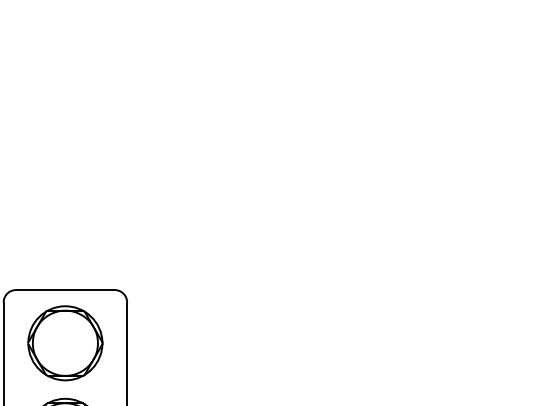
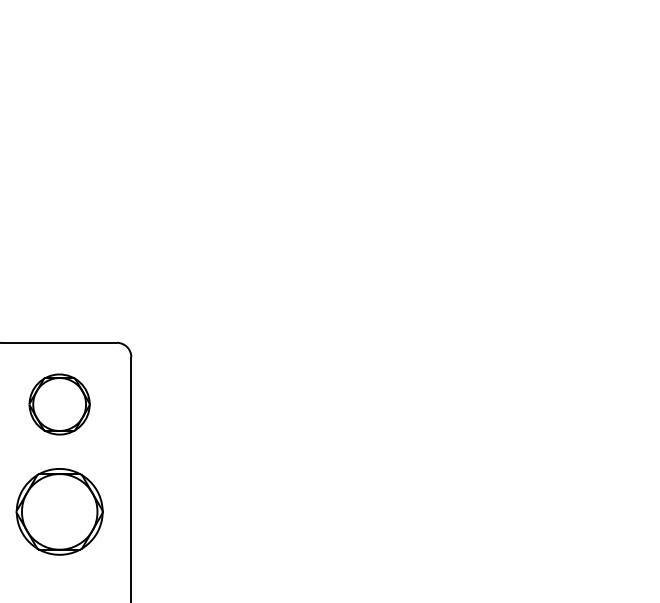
part: (65, 343) -> (59, 404), size x0.7

